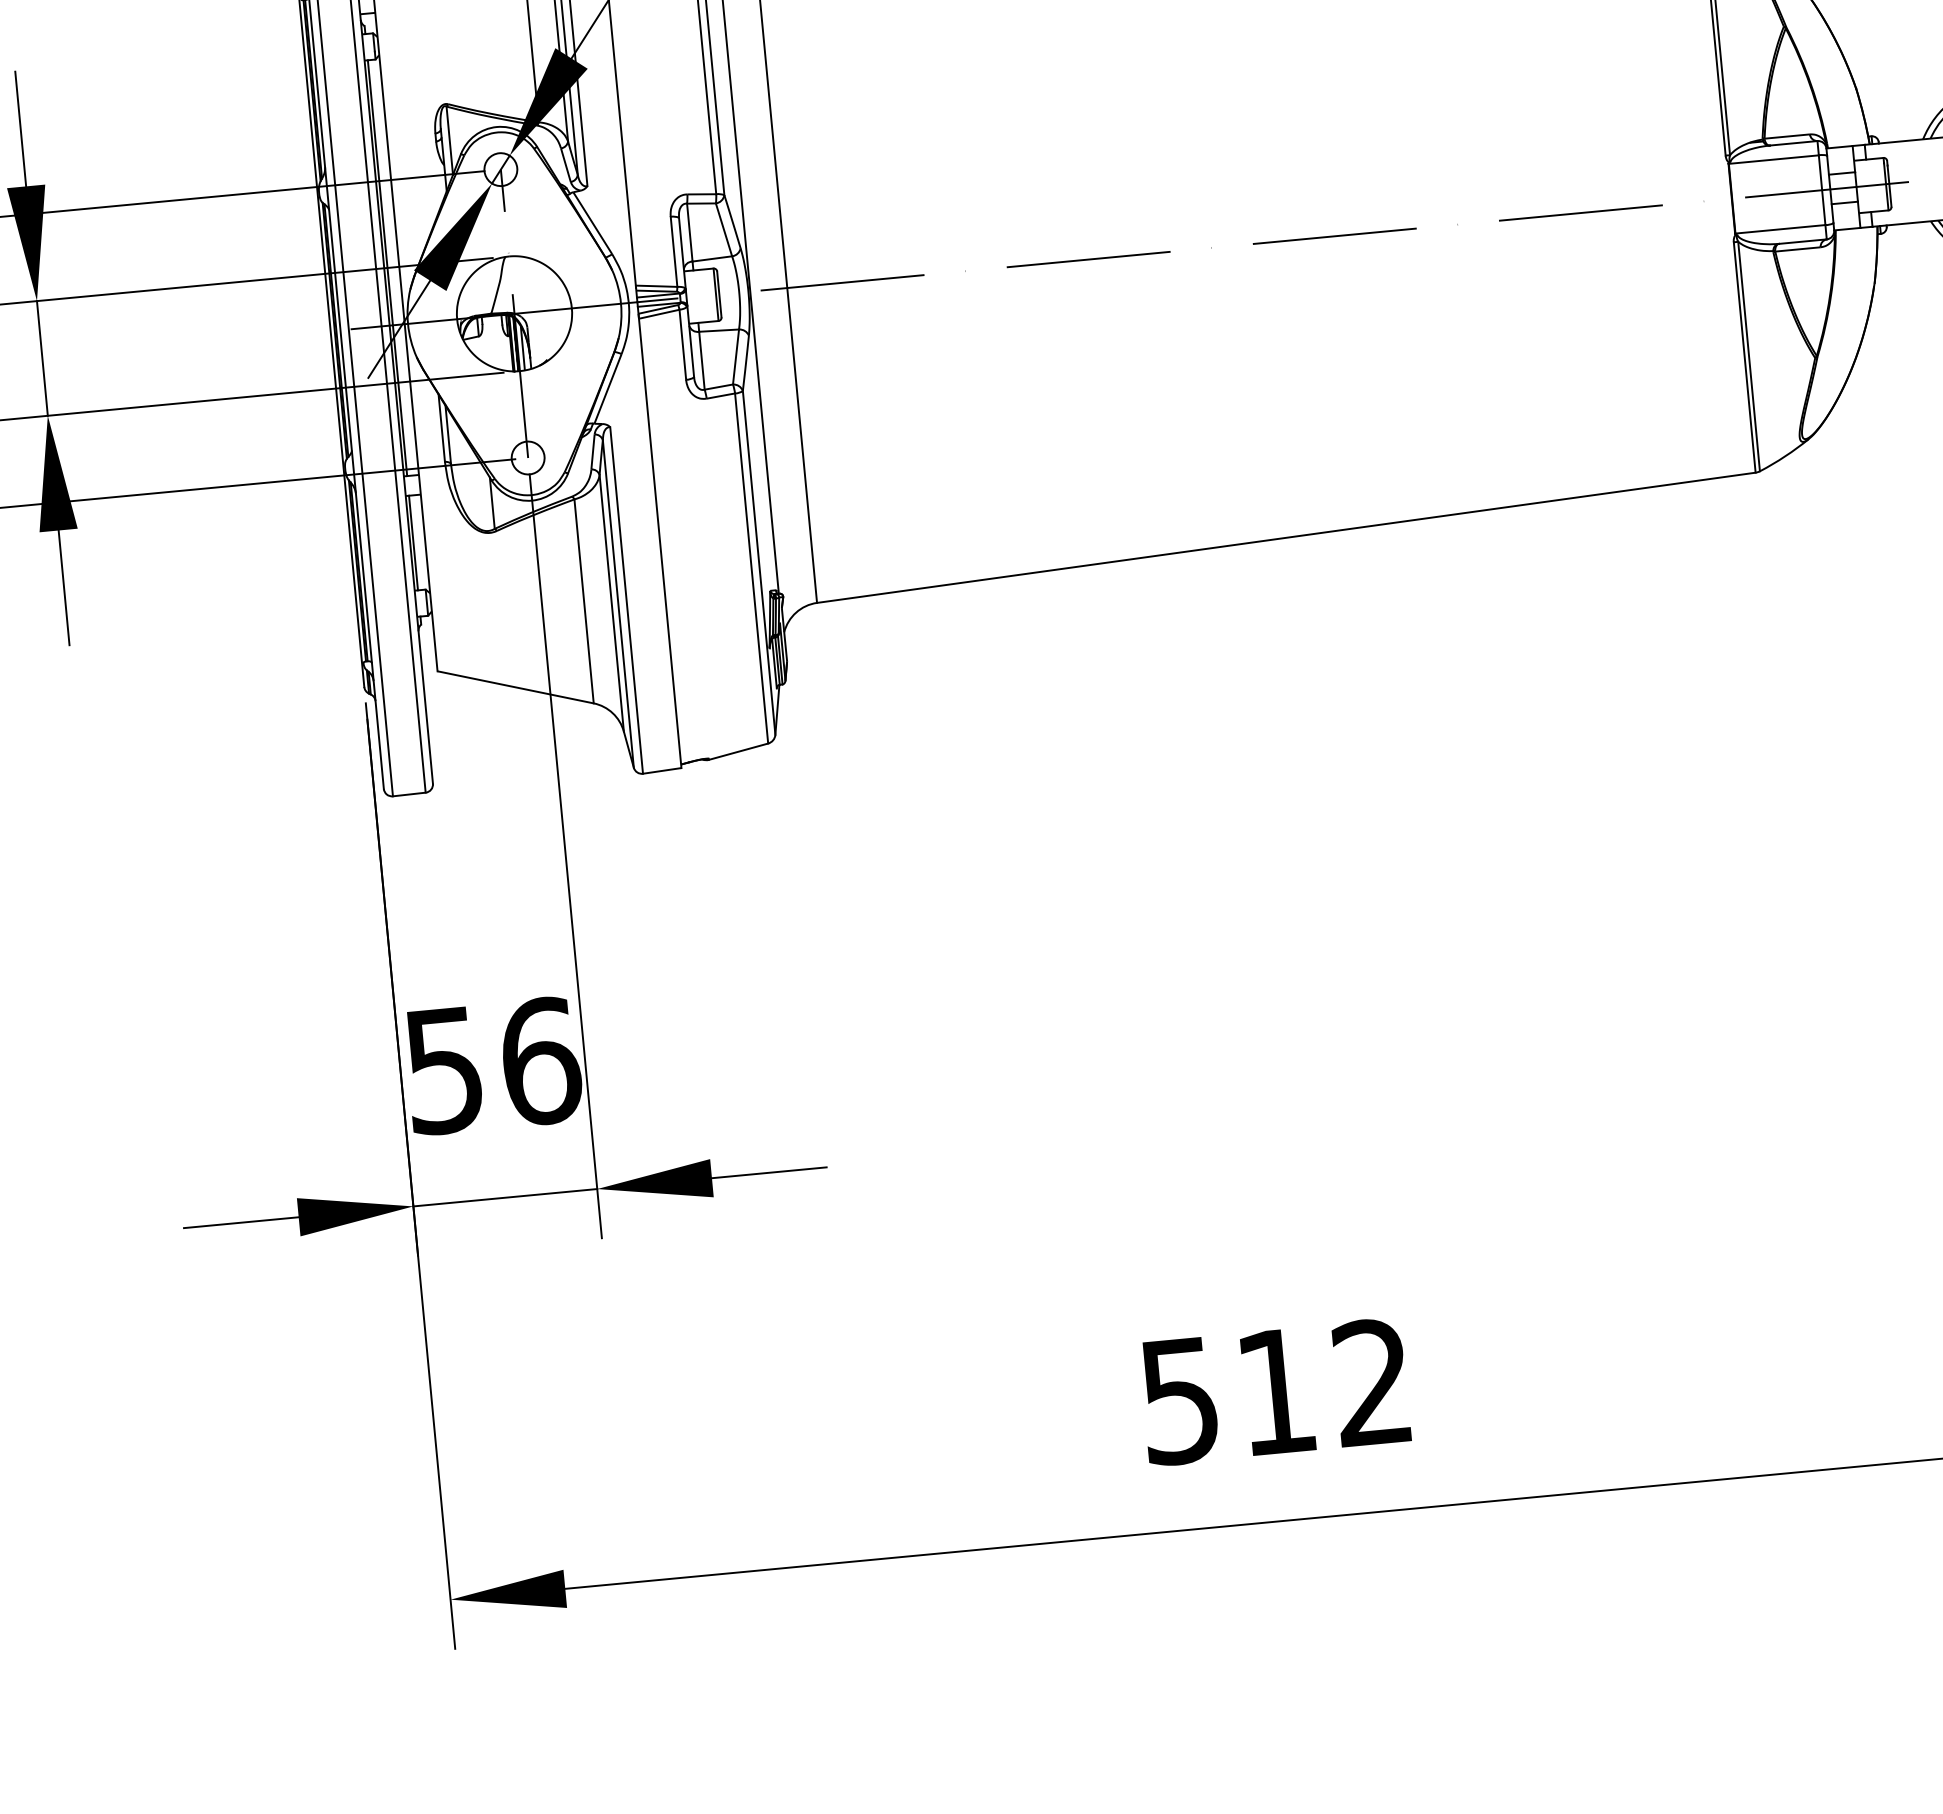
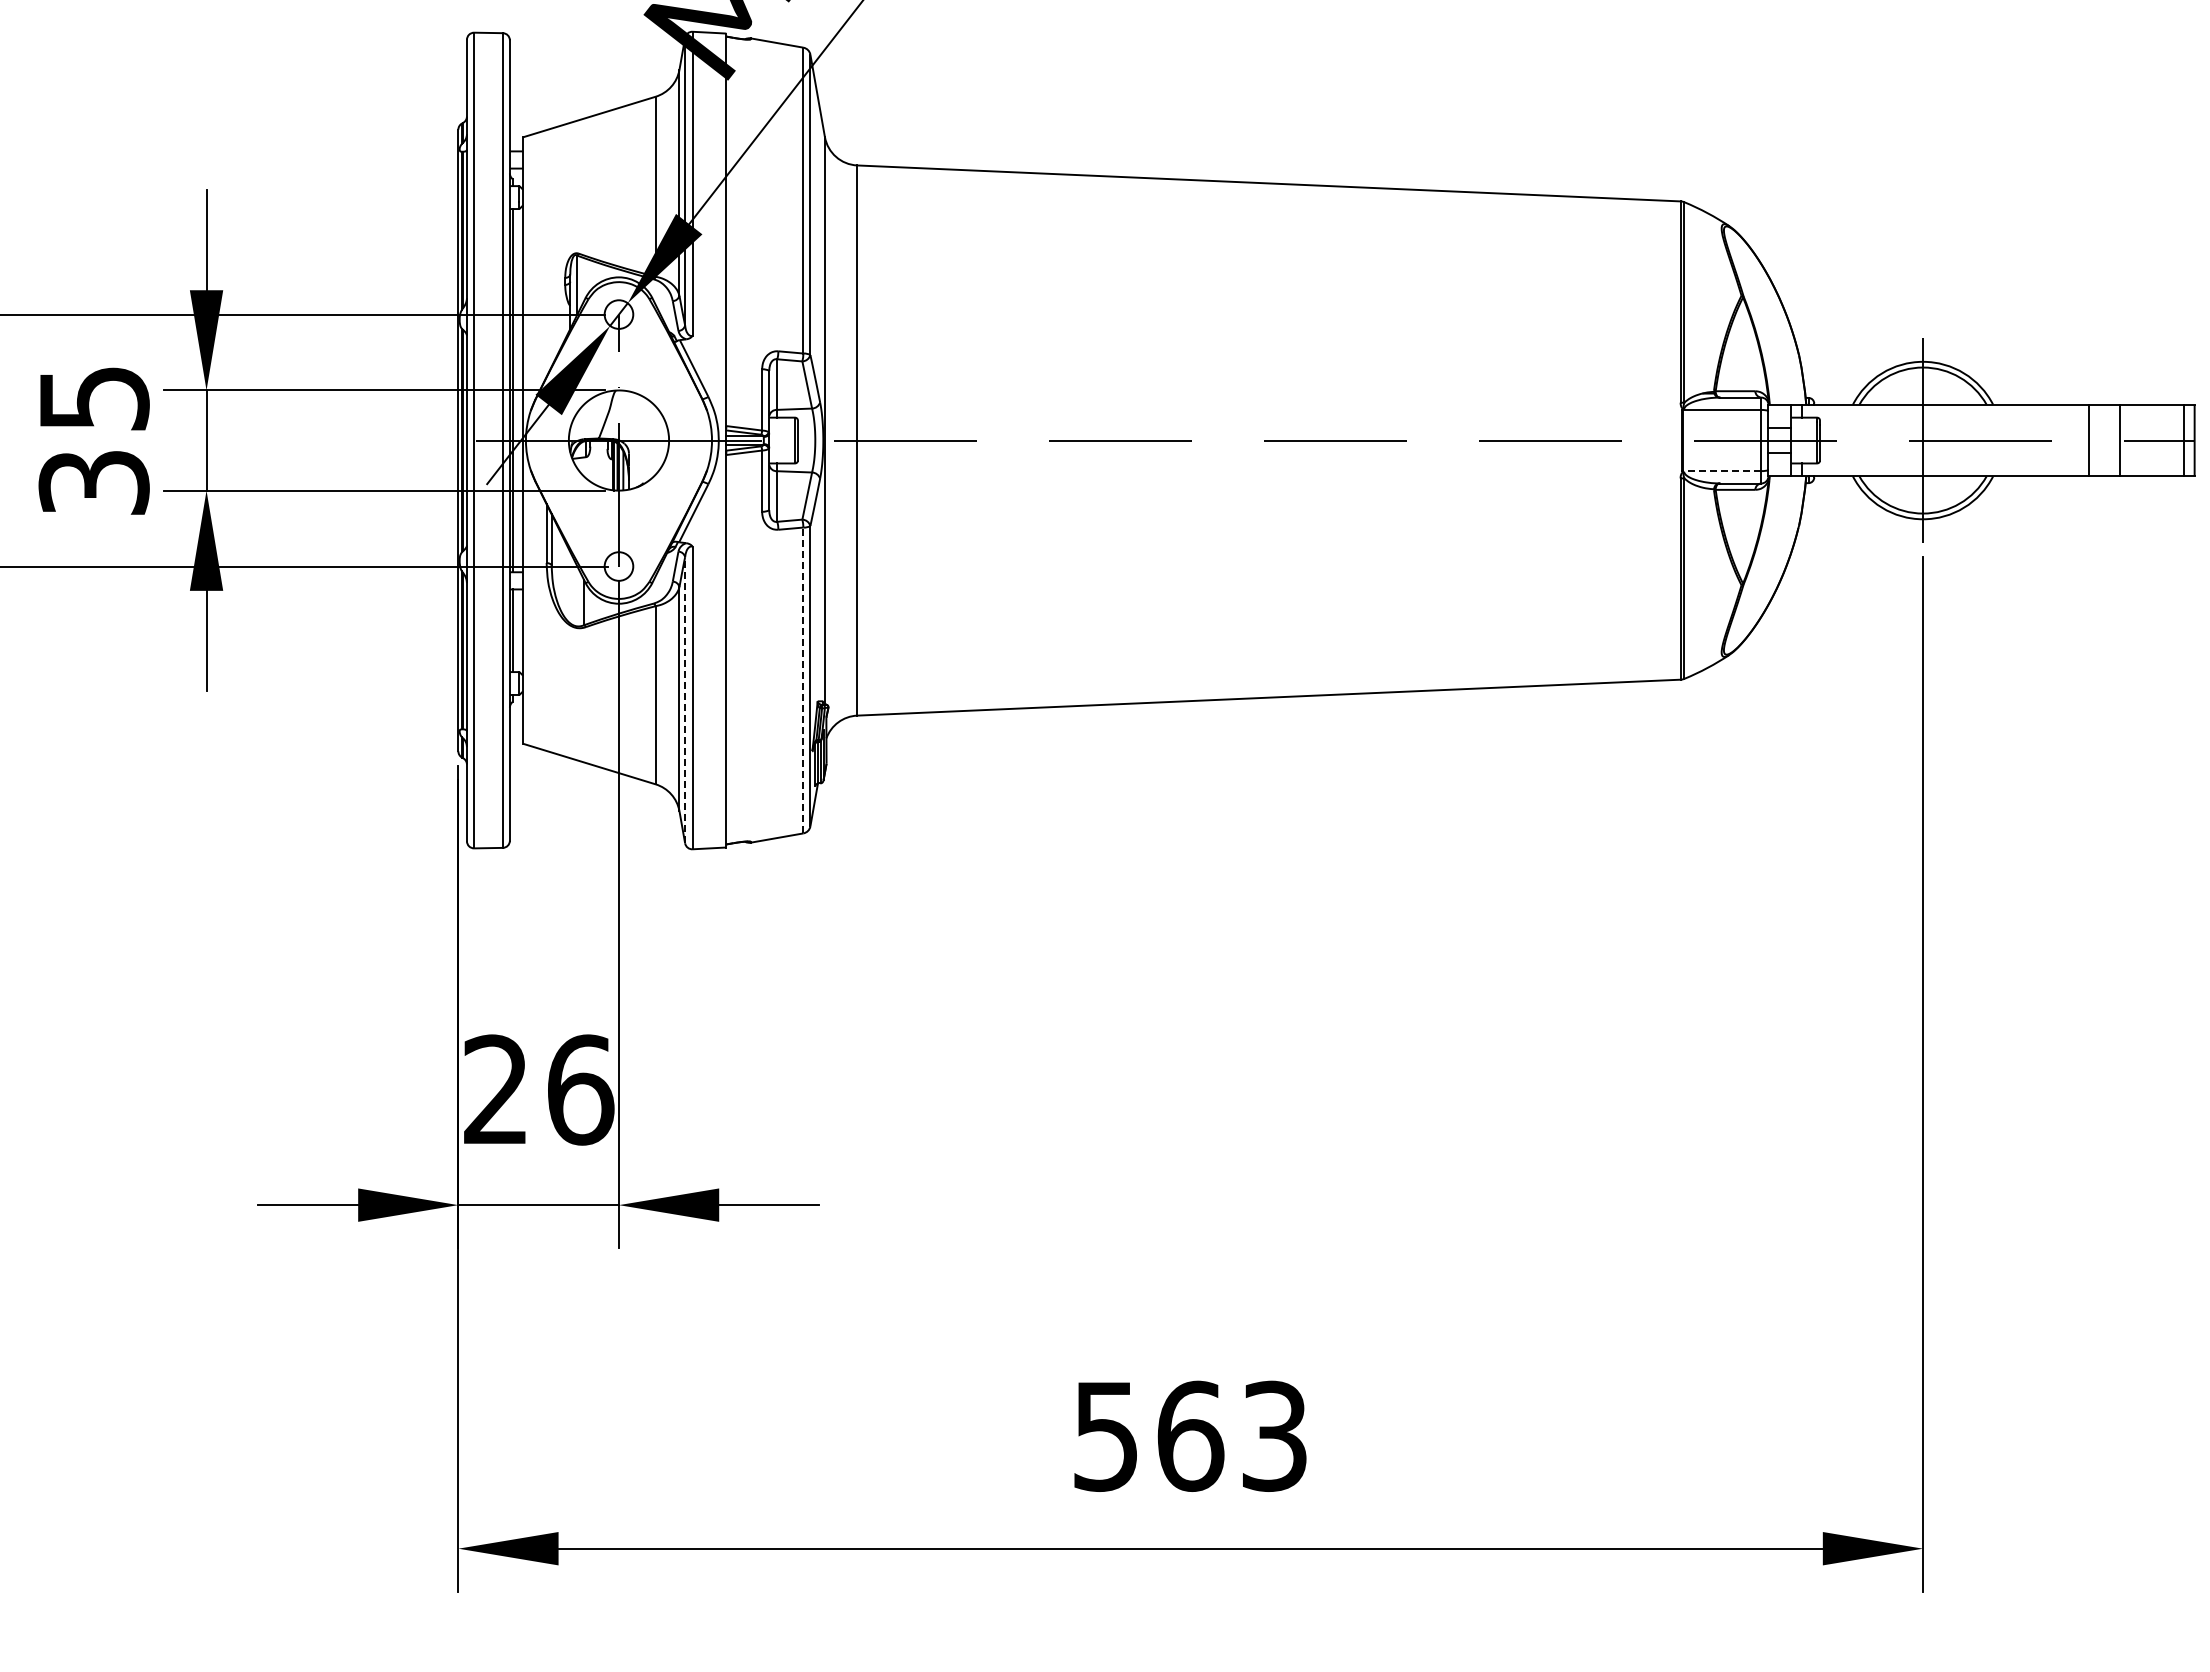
line: (1779, 228) -> (1721, 470), solid -> dashed
line: (751, 568) -> (803, 680), solid -> dashed
line: (618, 603) -> (685, 699), solid -> dashed
text: (443, 1070) -> (495, 1089), 56 -> 26
text: (1323, 1386) -> (1231, 1435), 512 -> 563

